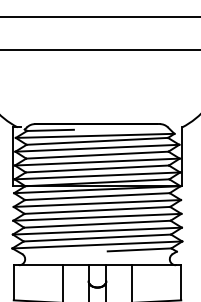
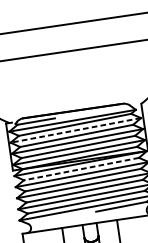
line: (96, 148) -> (75, 130), solid -> dashed
line: (96, 196) -> (80, 169), solid -> dashed

